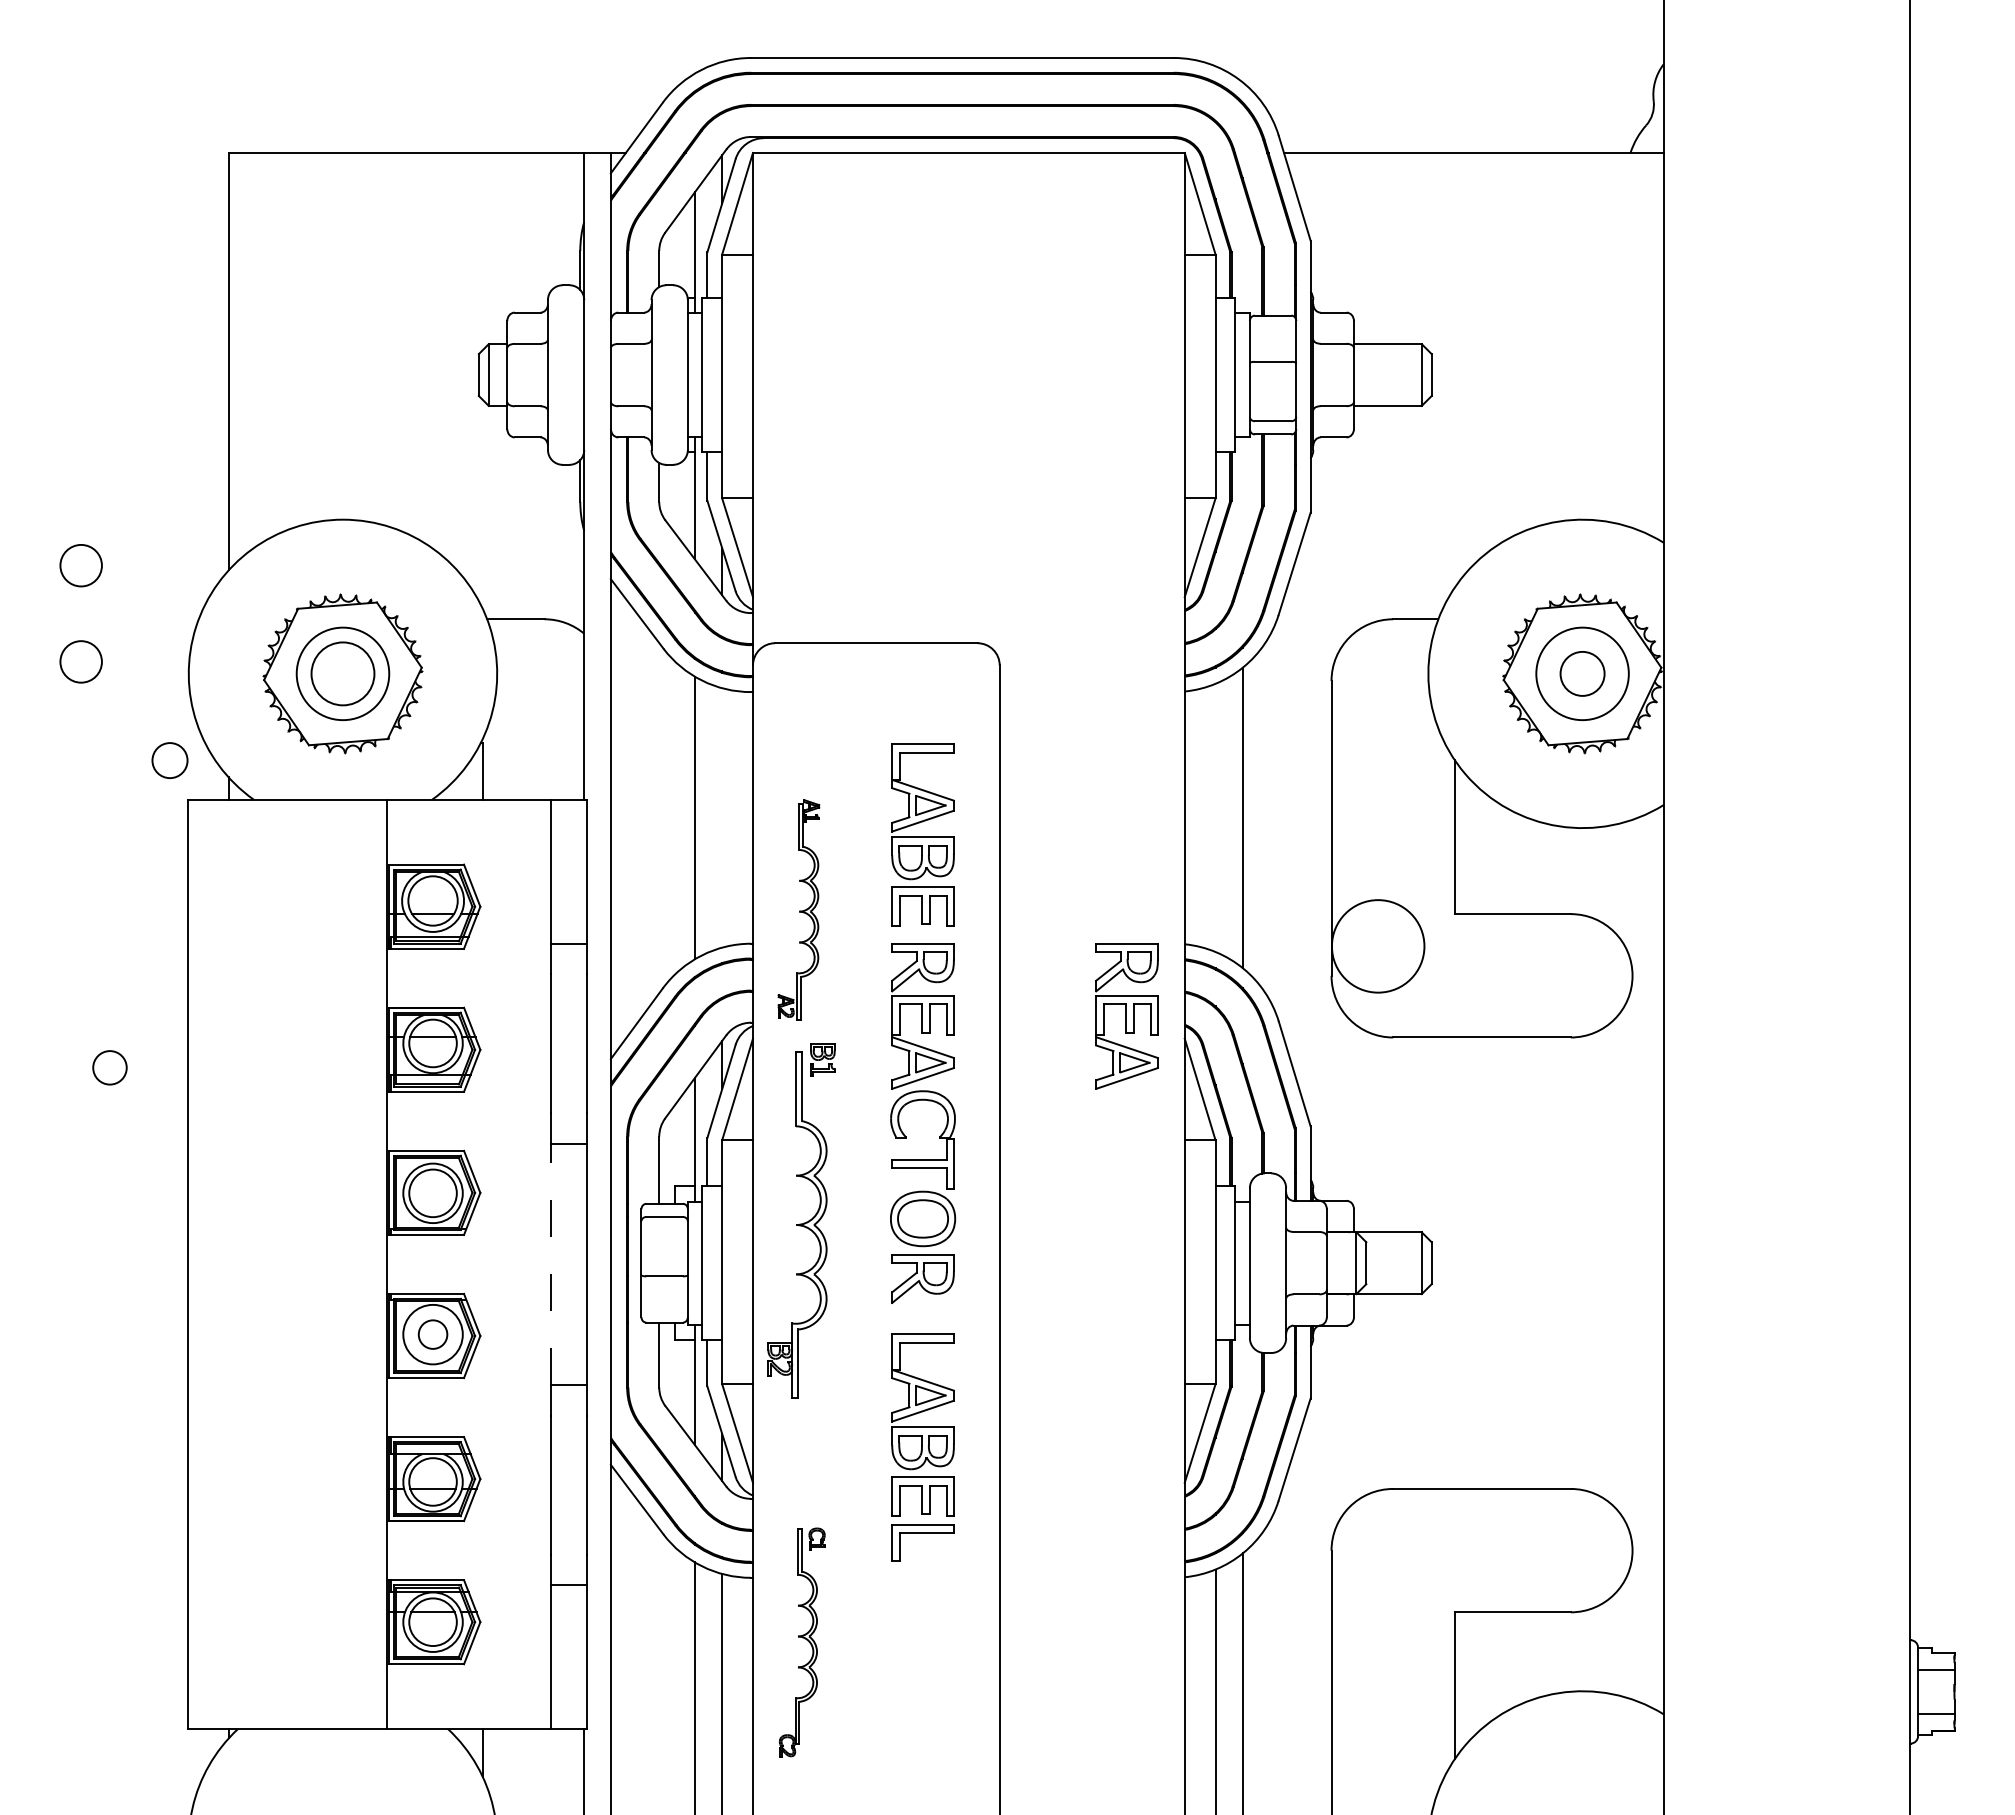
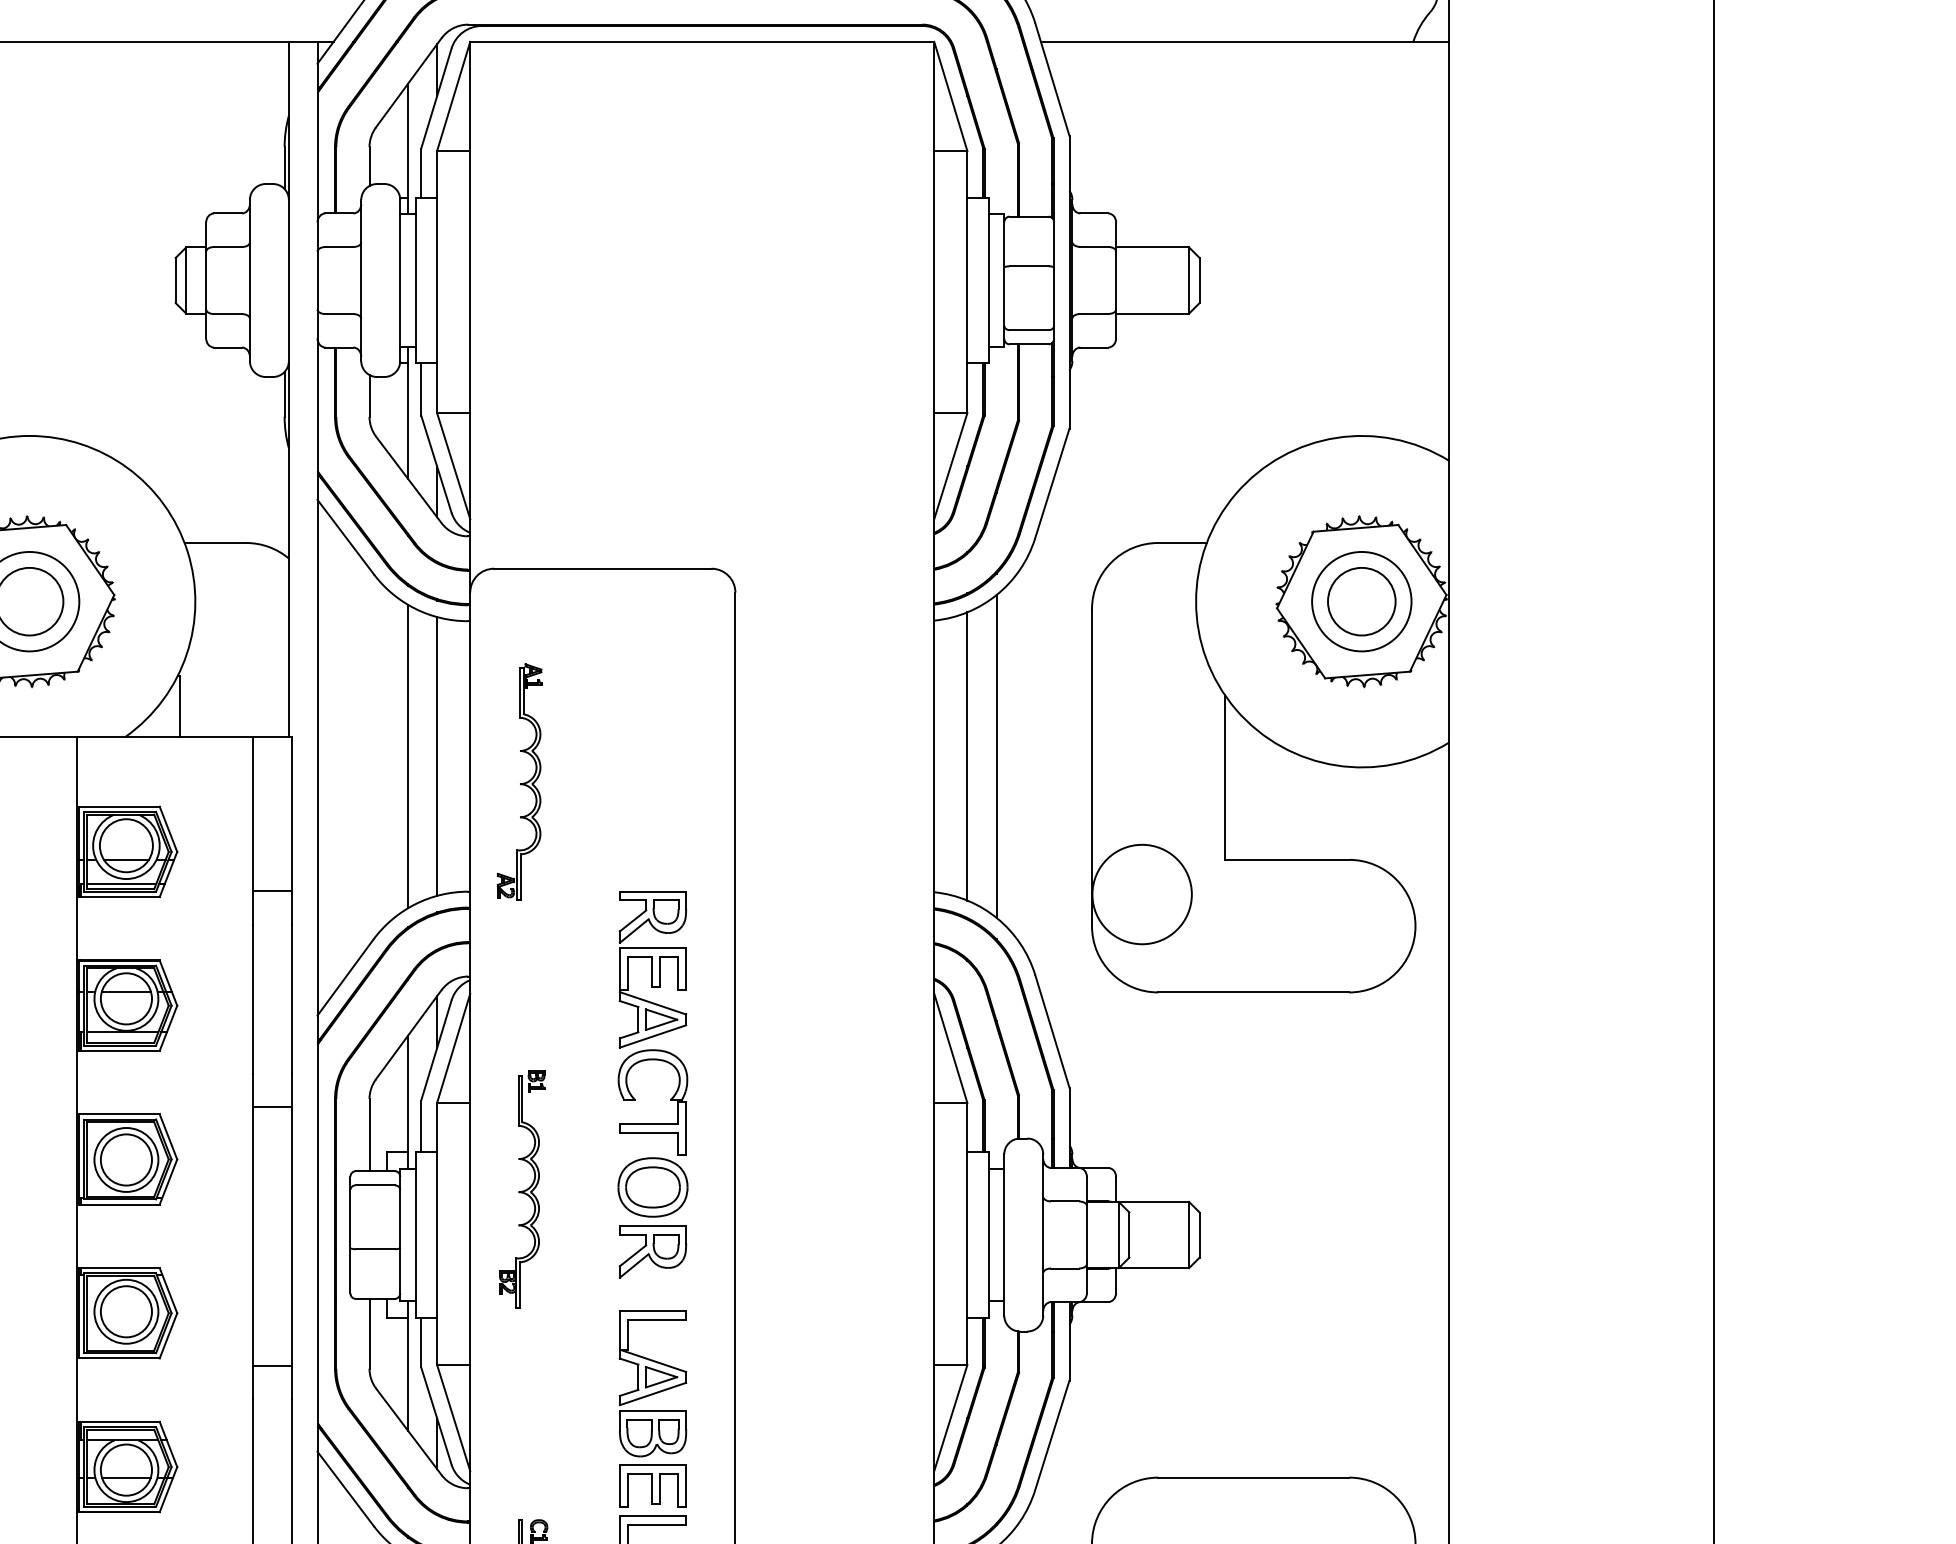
circle: (1582, 673) -> (1361, 601), size x1.43
line: (722, 817) -> (437, 756), added
line: (1215, 817) -> (967, 756), added
part: (922, 834) -> (652, 774), removed
part: (798, 909) -> (519, 781), moved
part: (1126, 1016) -> (871, 969), removed
part: (800, 1220) -> (521, 1189), size x0.62
line: (550, 1263) -> (252, 1235), dashed -> solid
circle: (432, 1334) -> (125, 1311), size x1.67

